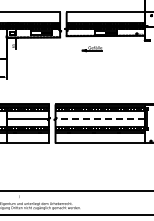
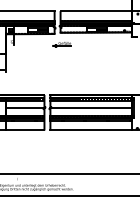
part: (91, 49) -> (61, 44), moved
line: (100, 118) -> (91, 107), dashed -> solid

